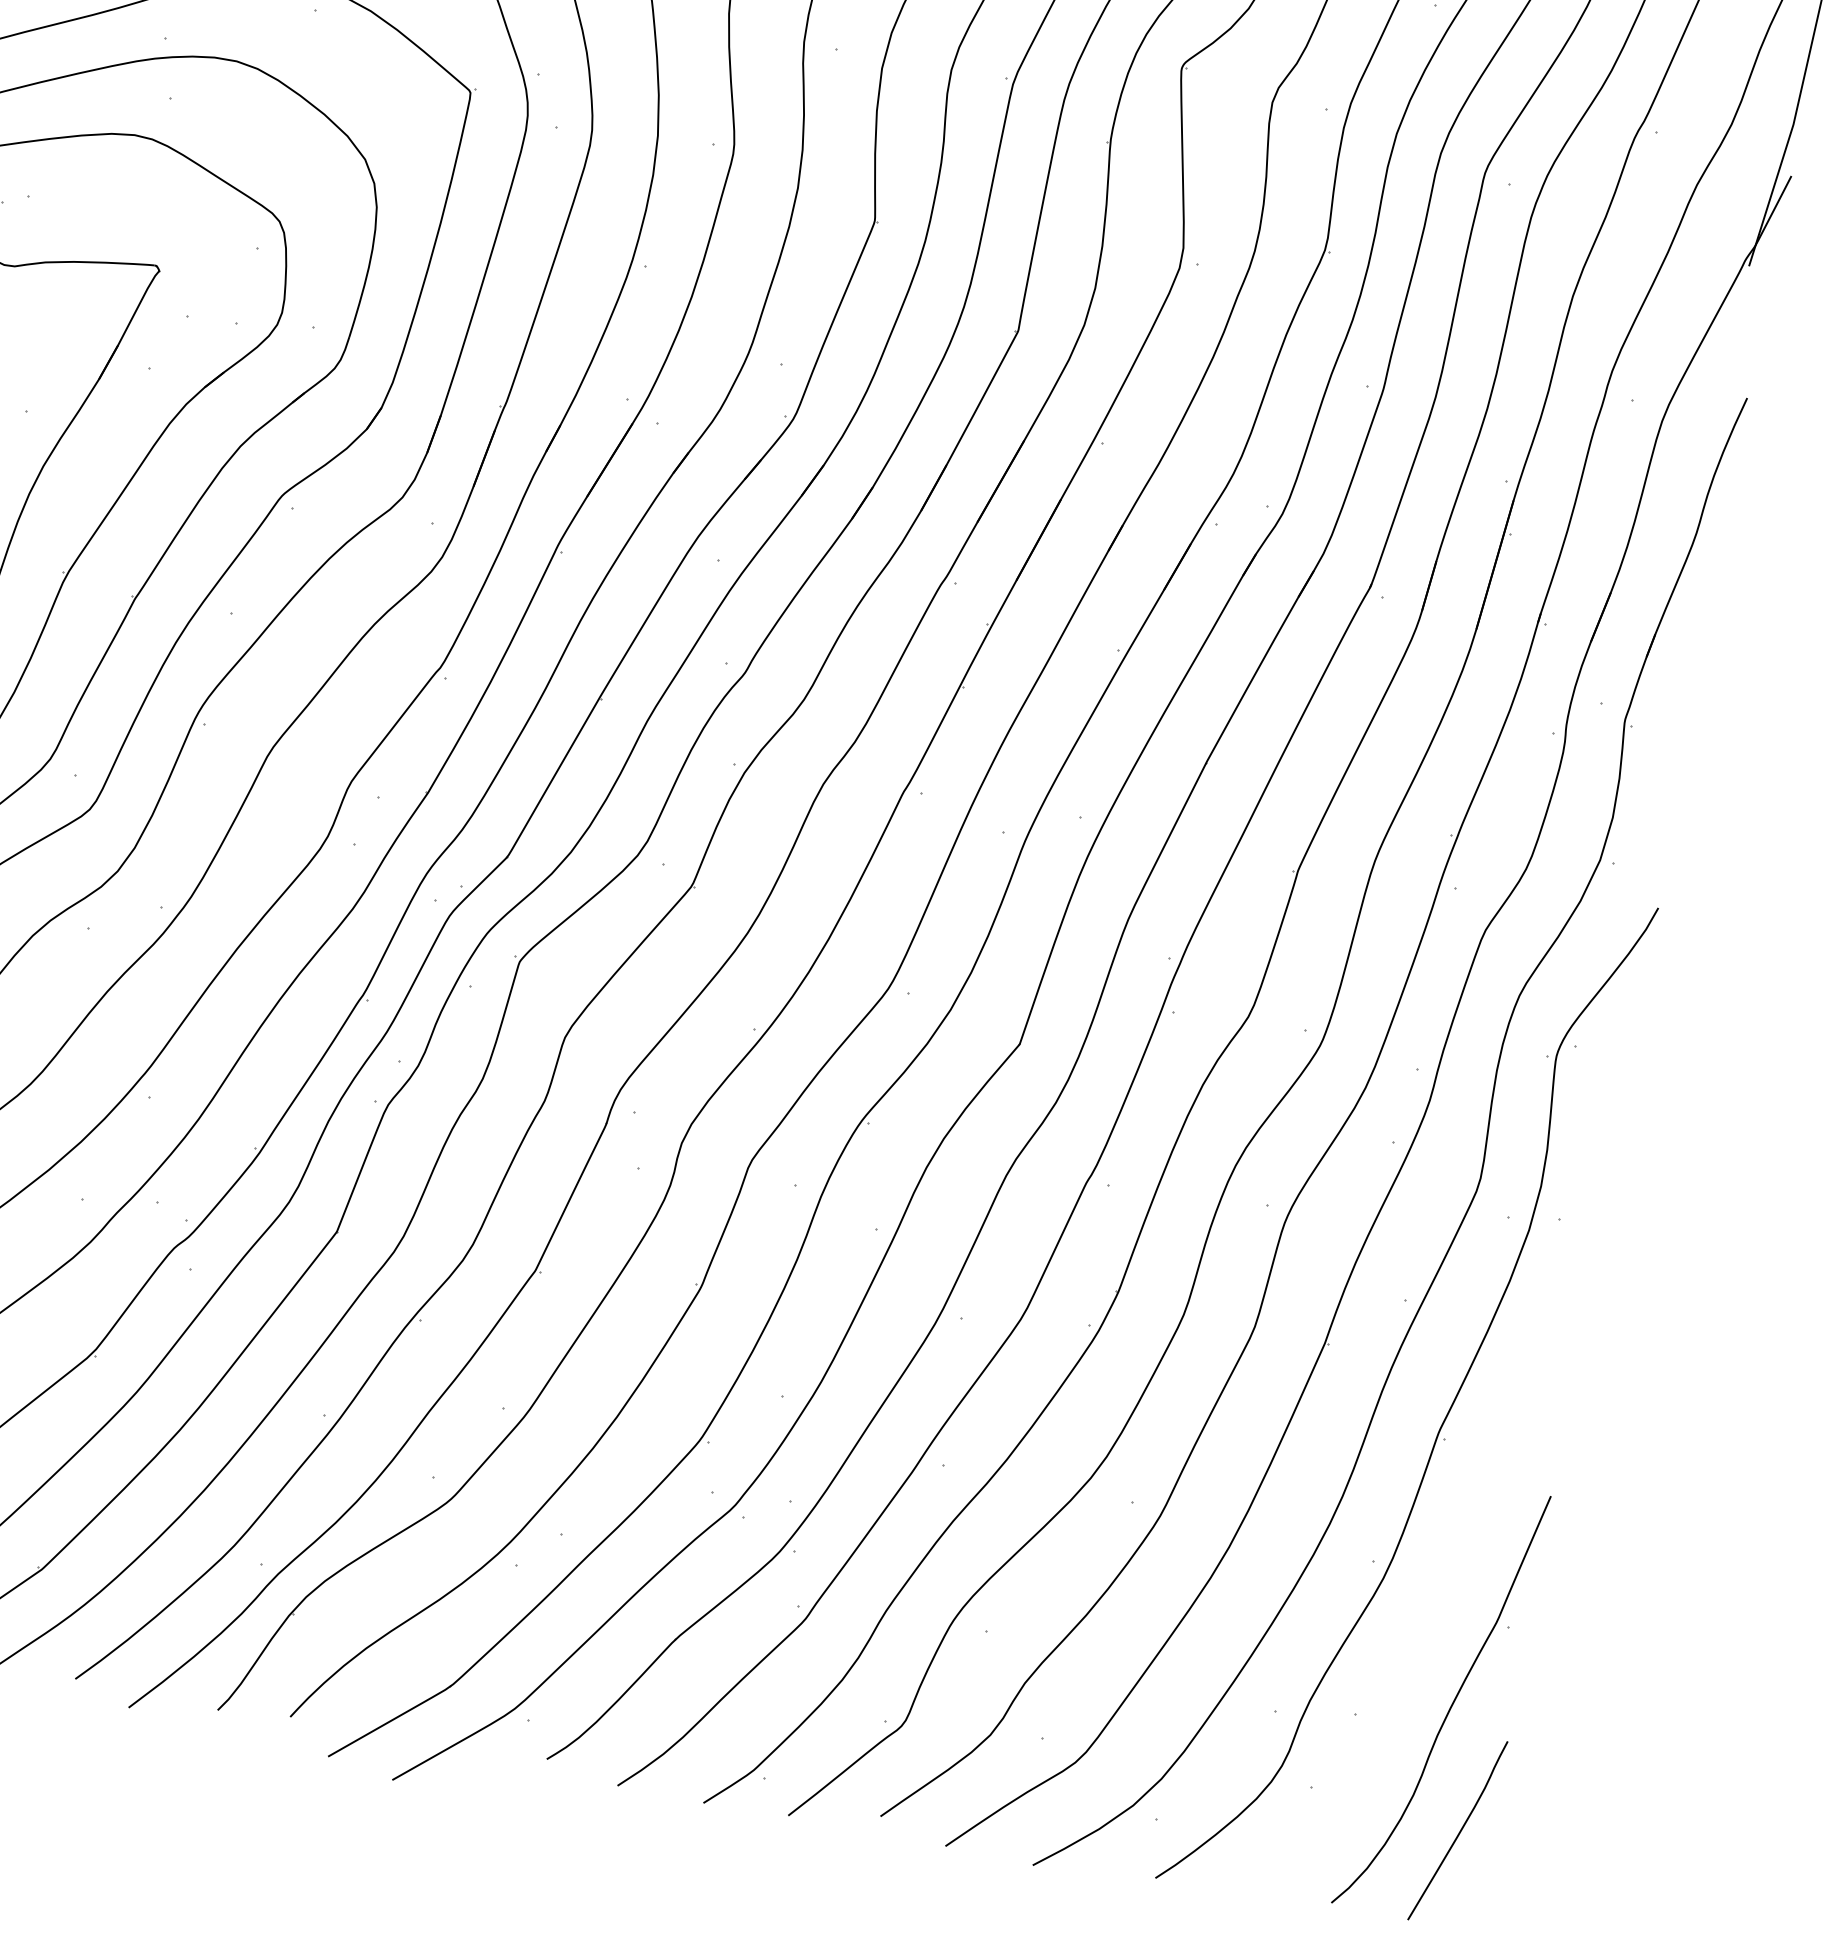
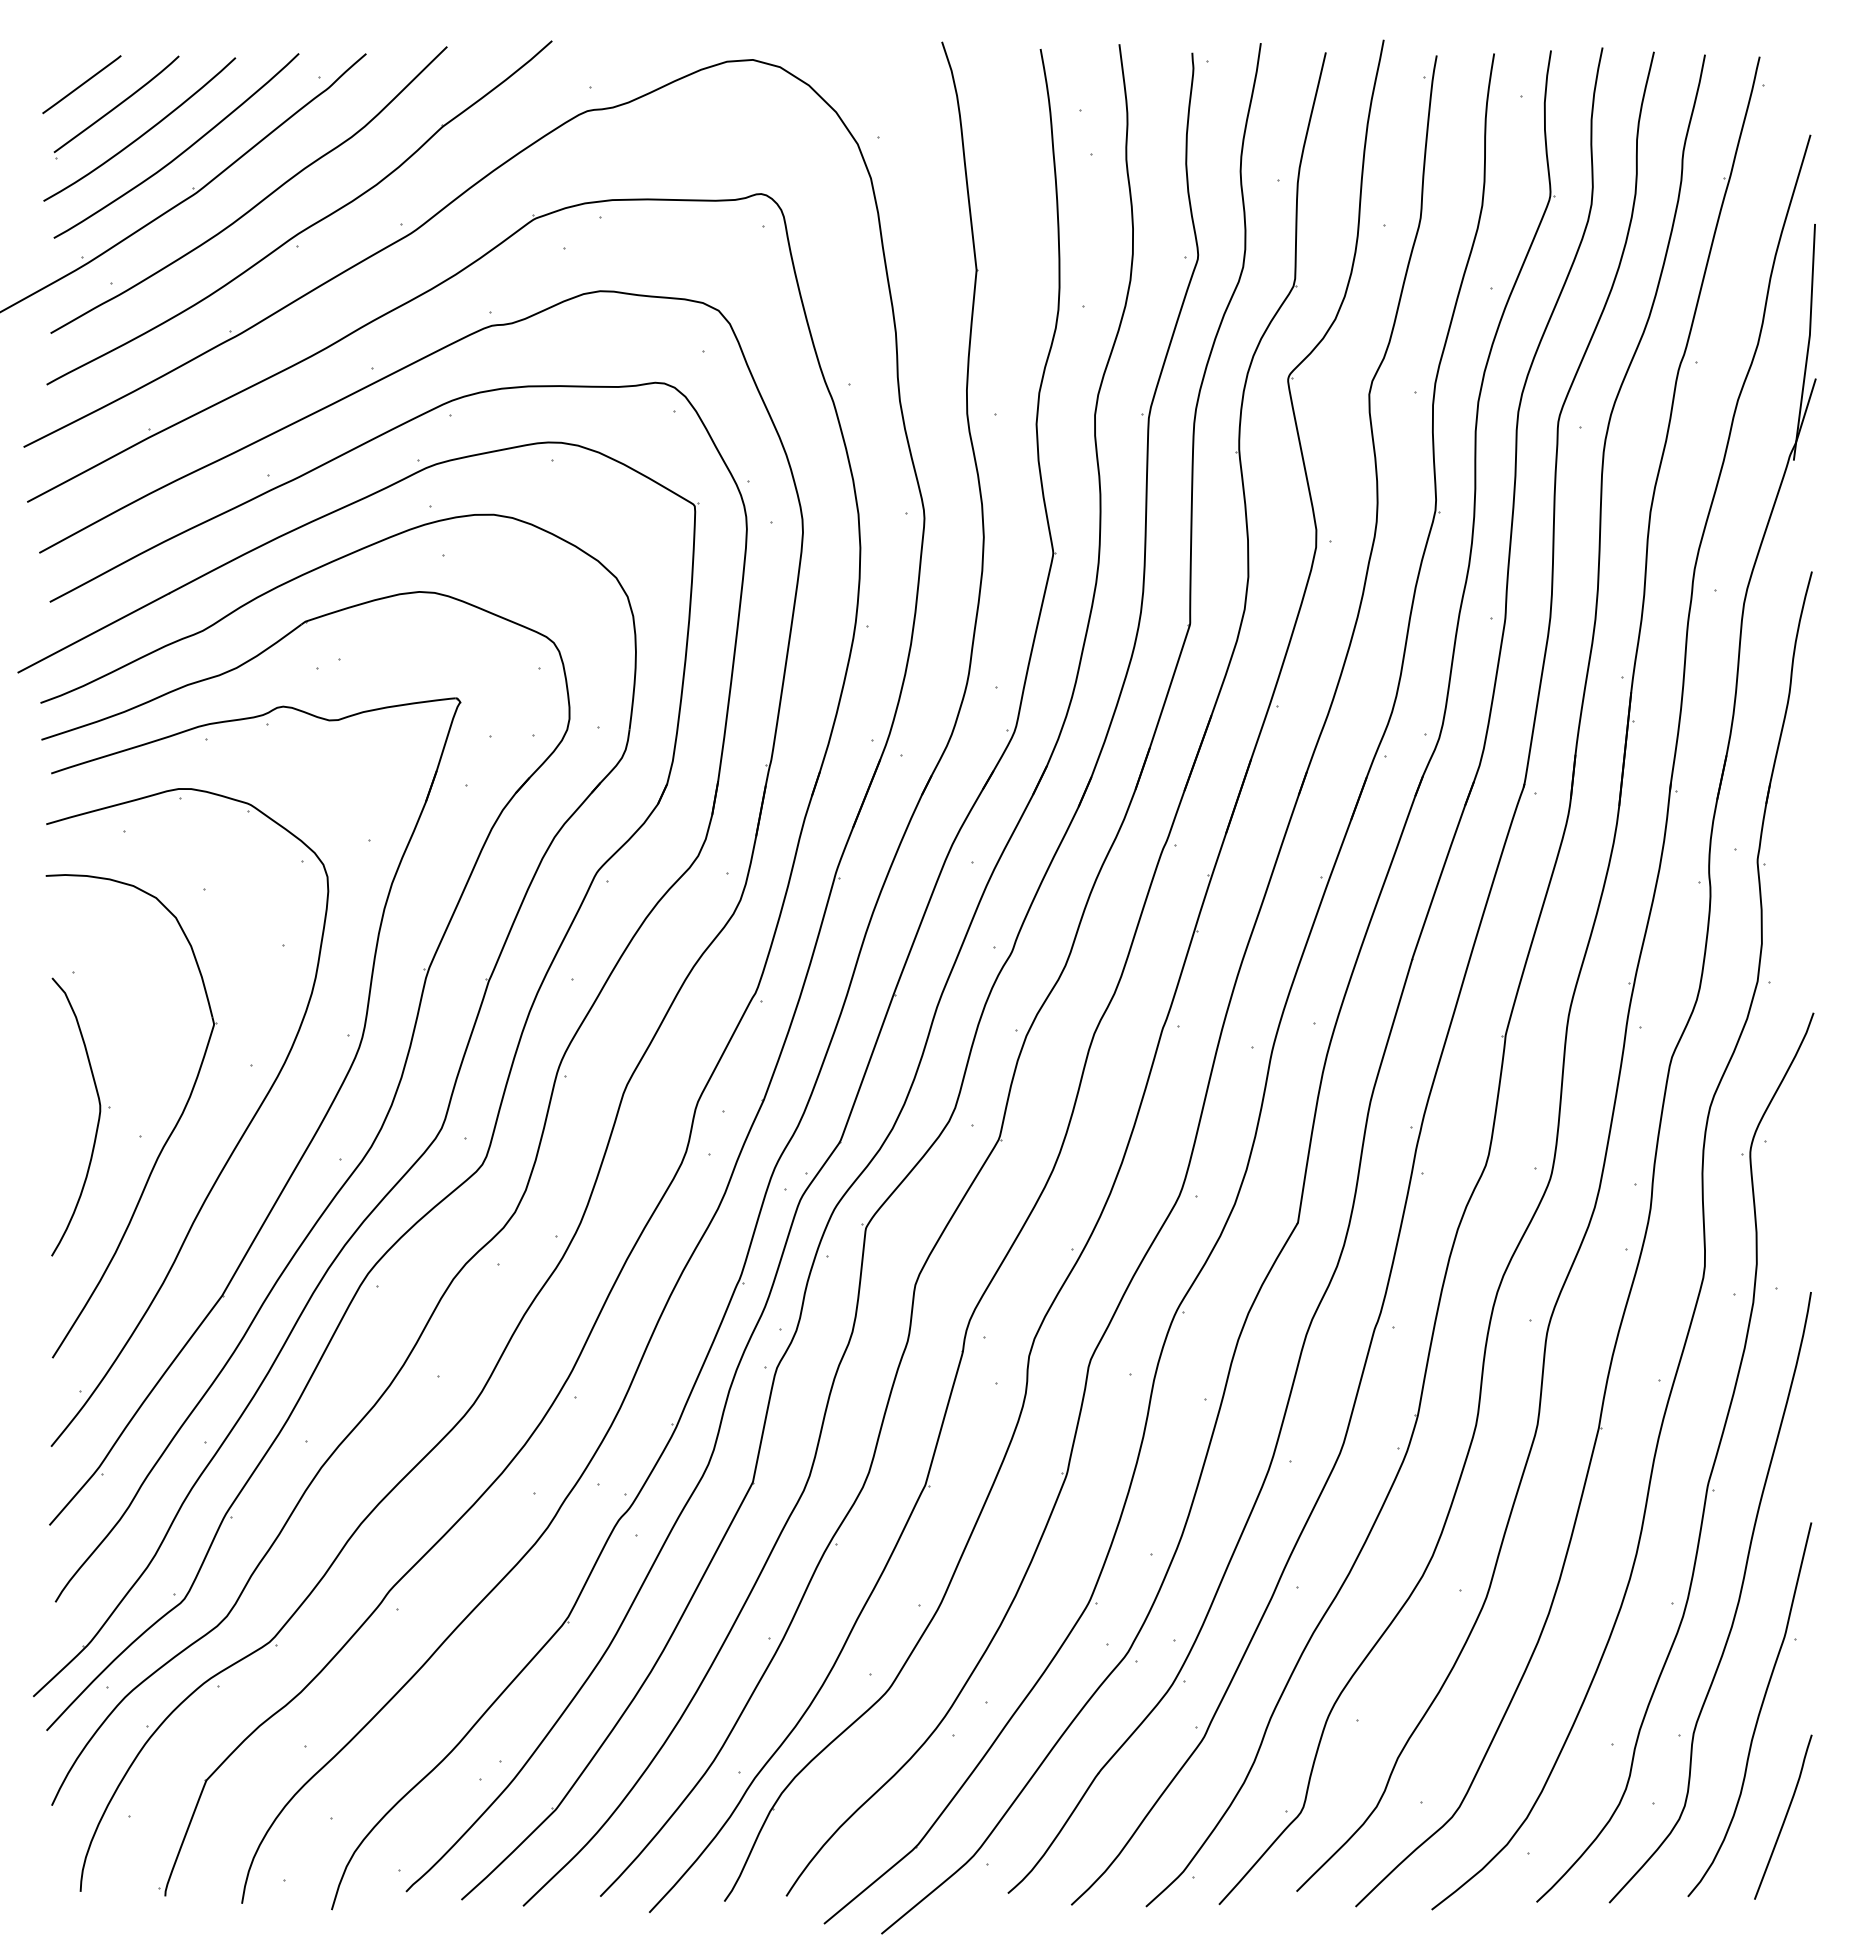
curve: (1447, 1576) -> (1736, 1605), added

